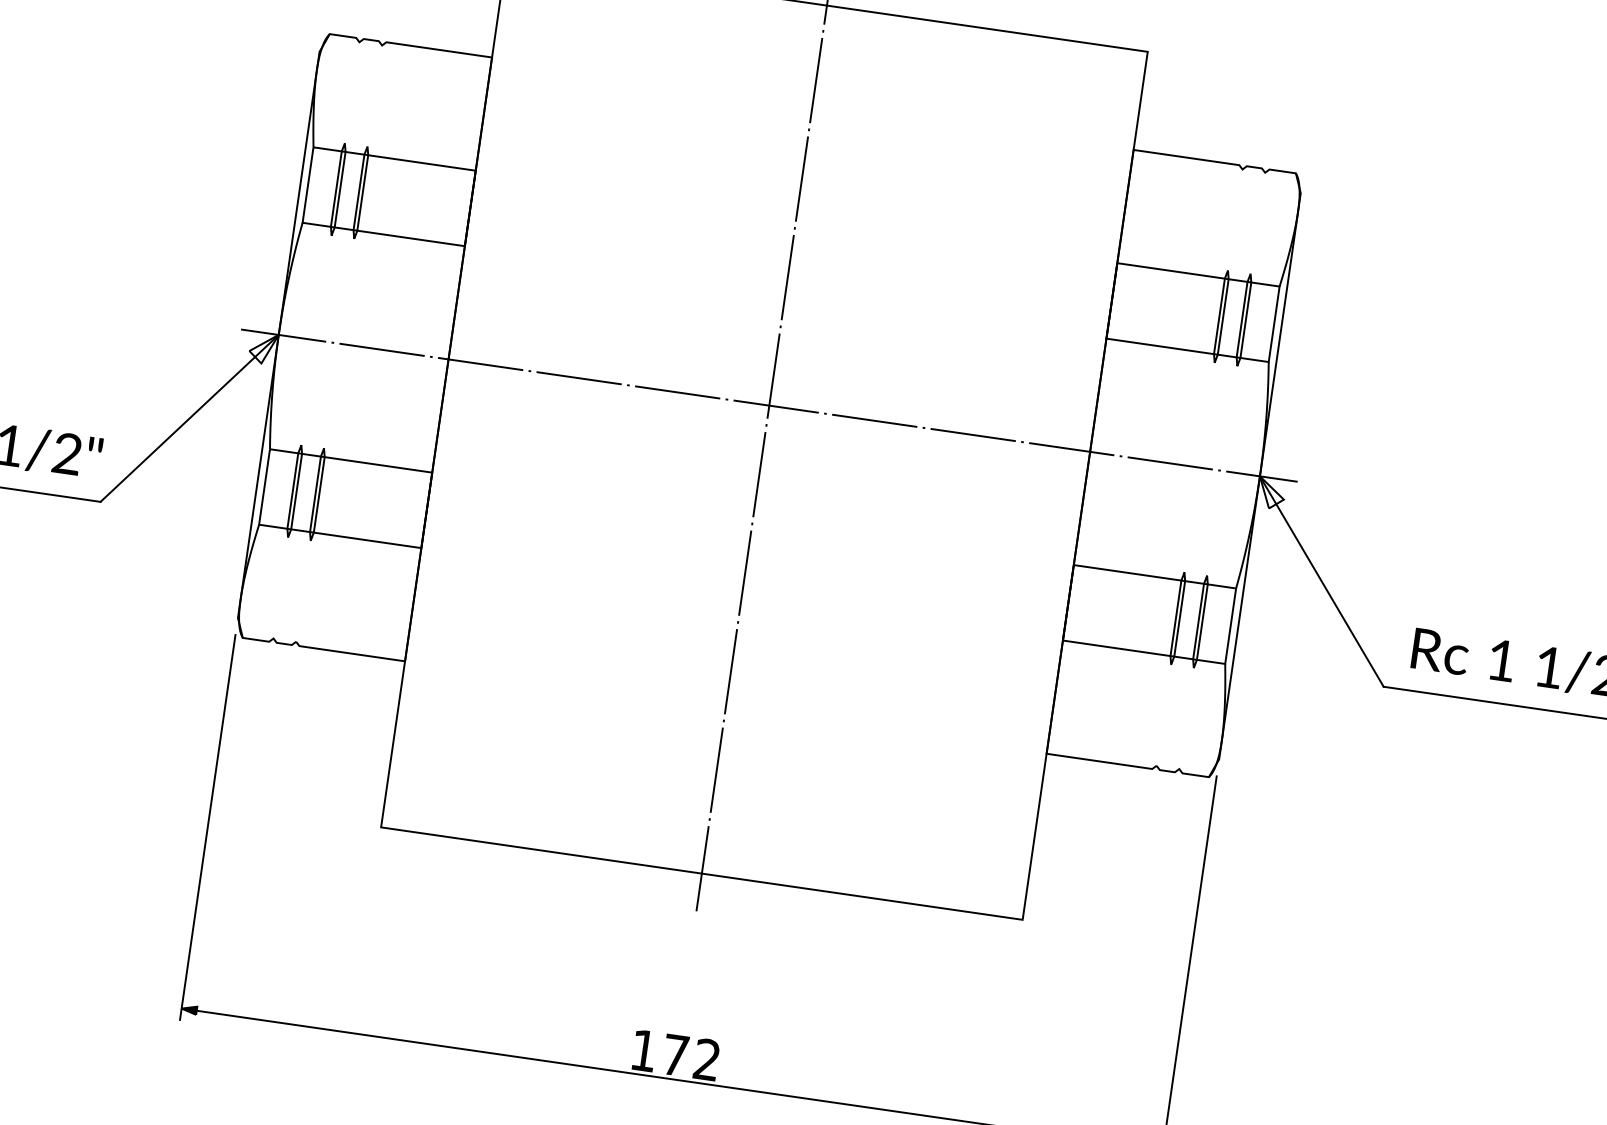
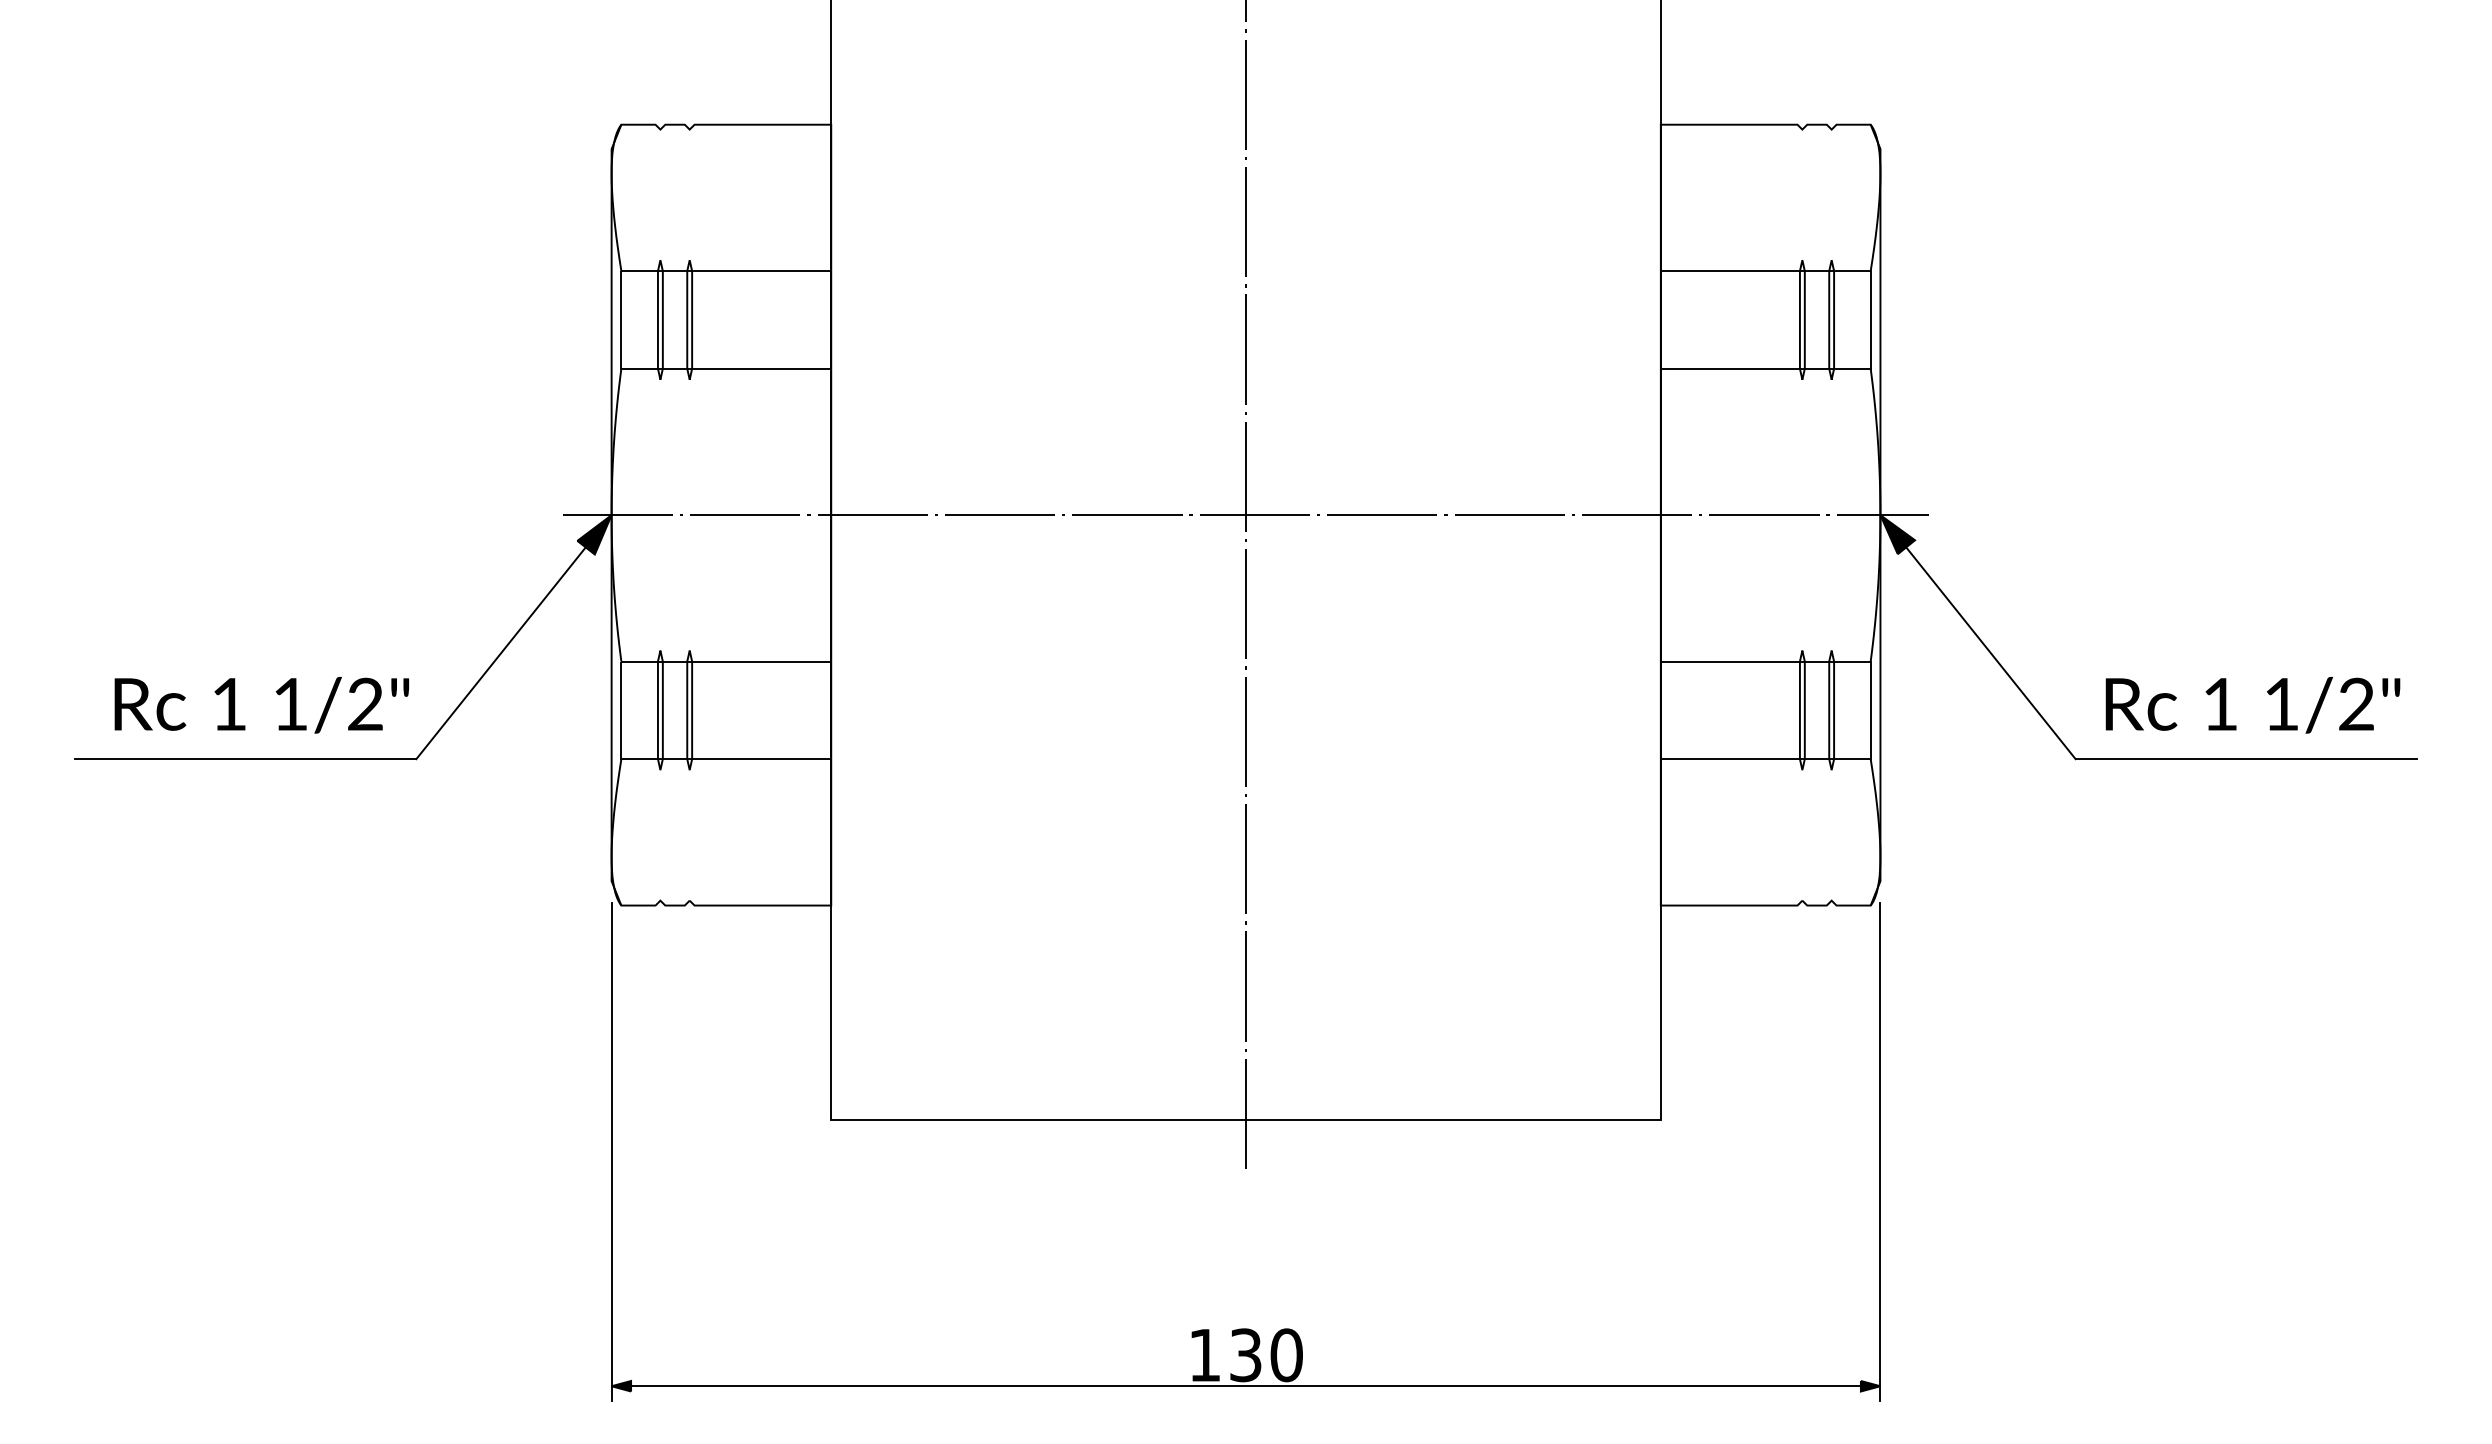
fill: (263, 348) -> (594, 534), added
fill: (1270, 493) -> (1897, 534), added
text: (691, 1057) -> (1266, 1355), 172 -> 130

